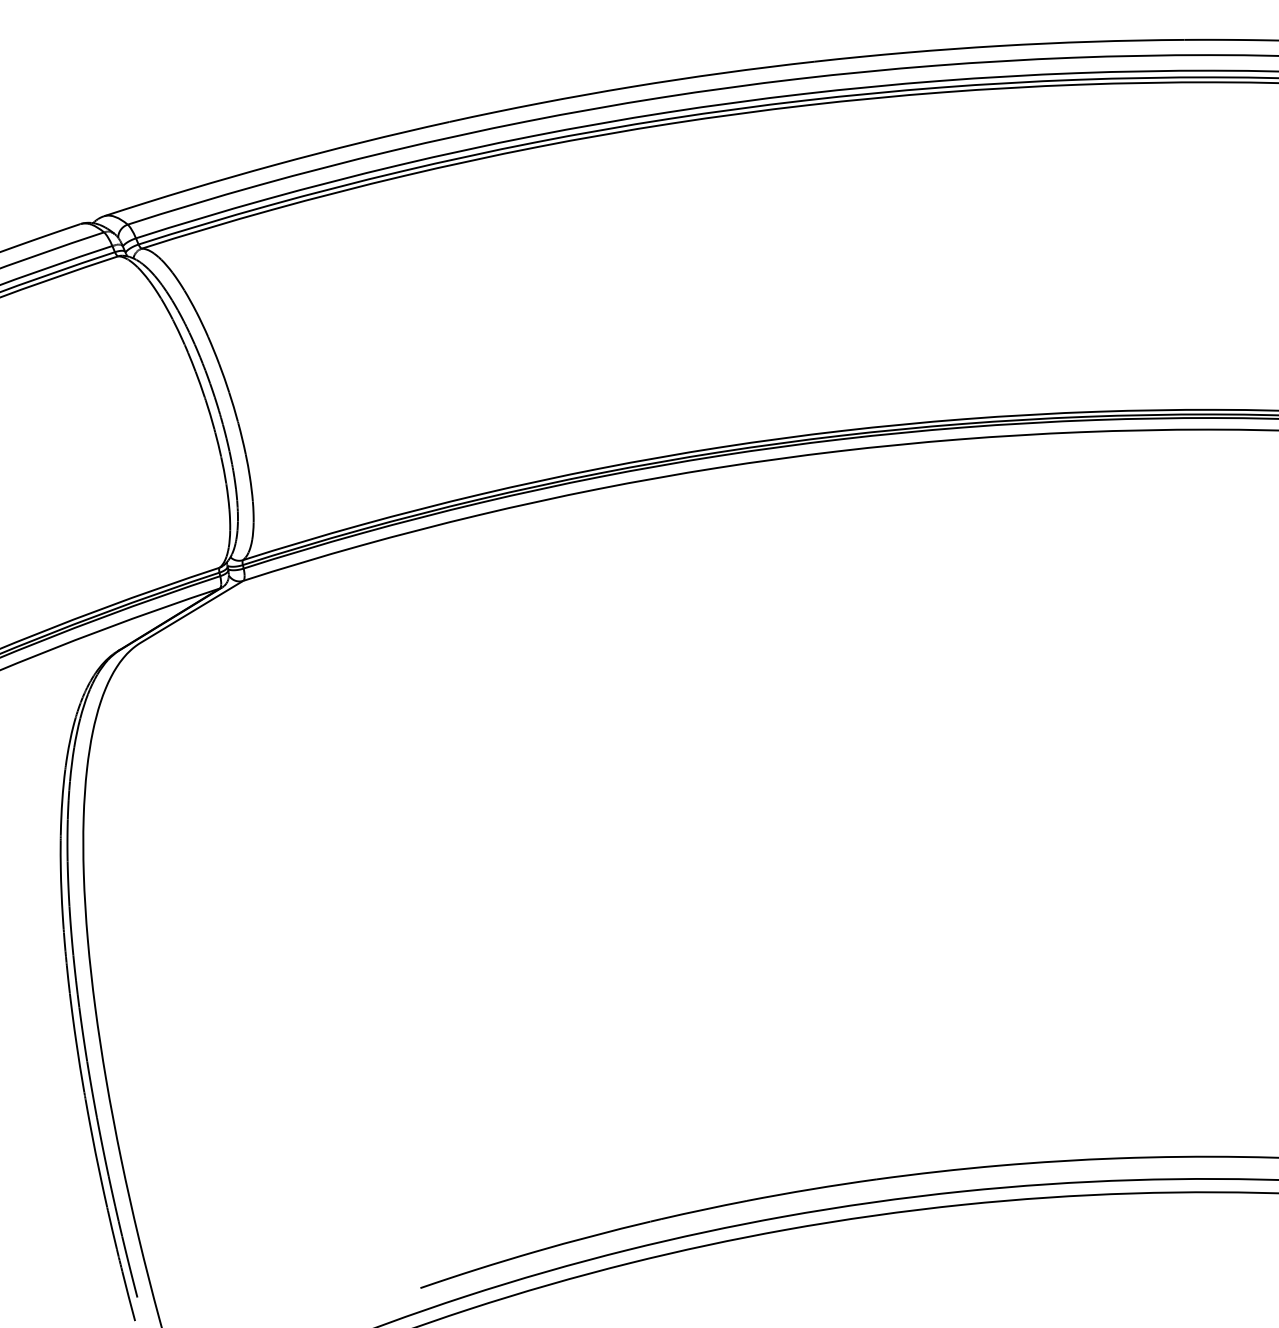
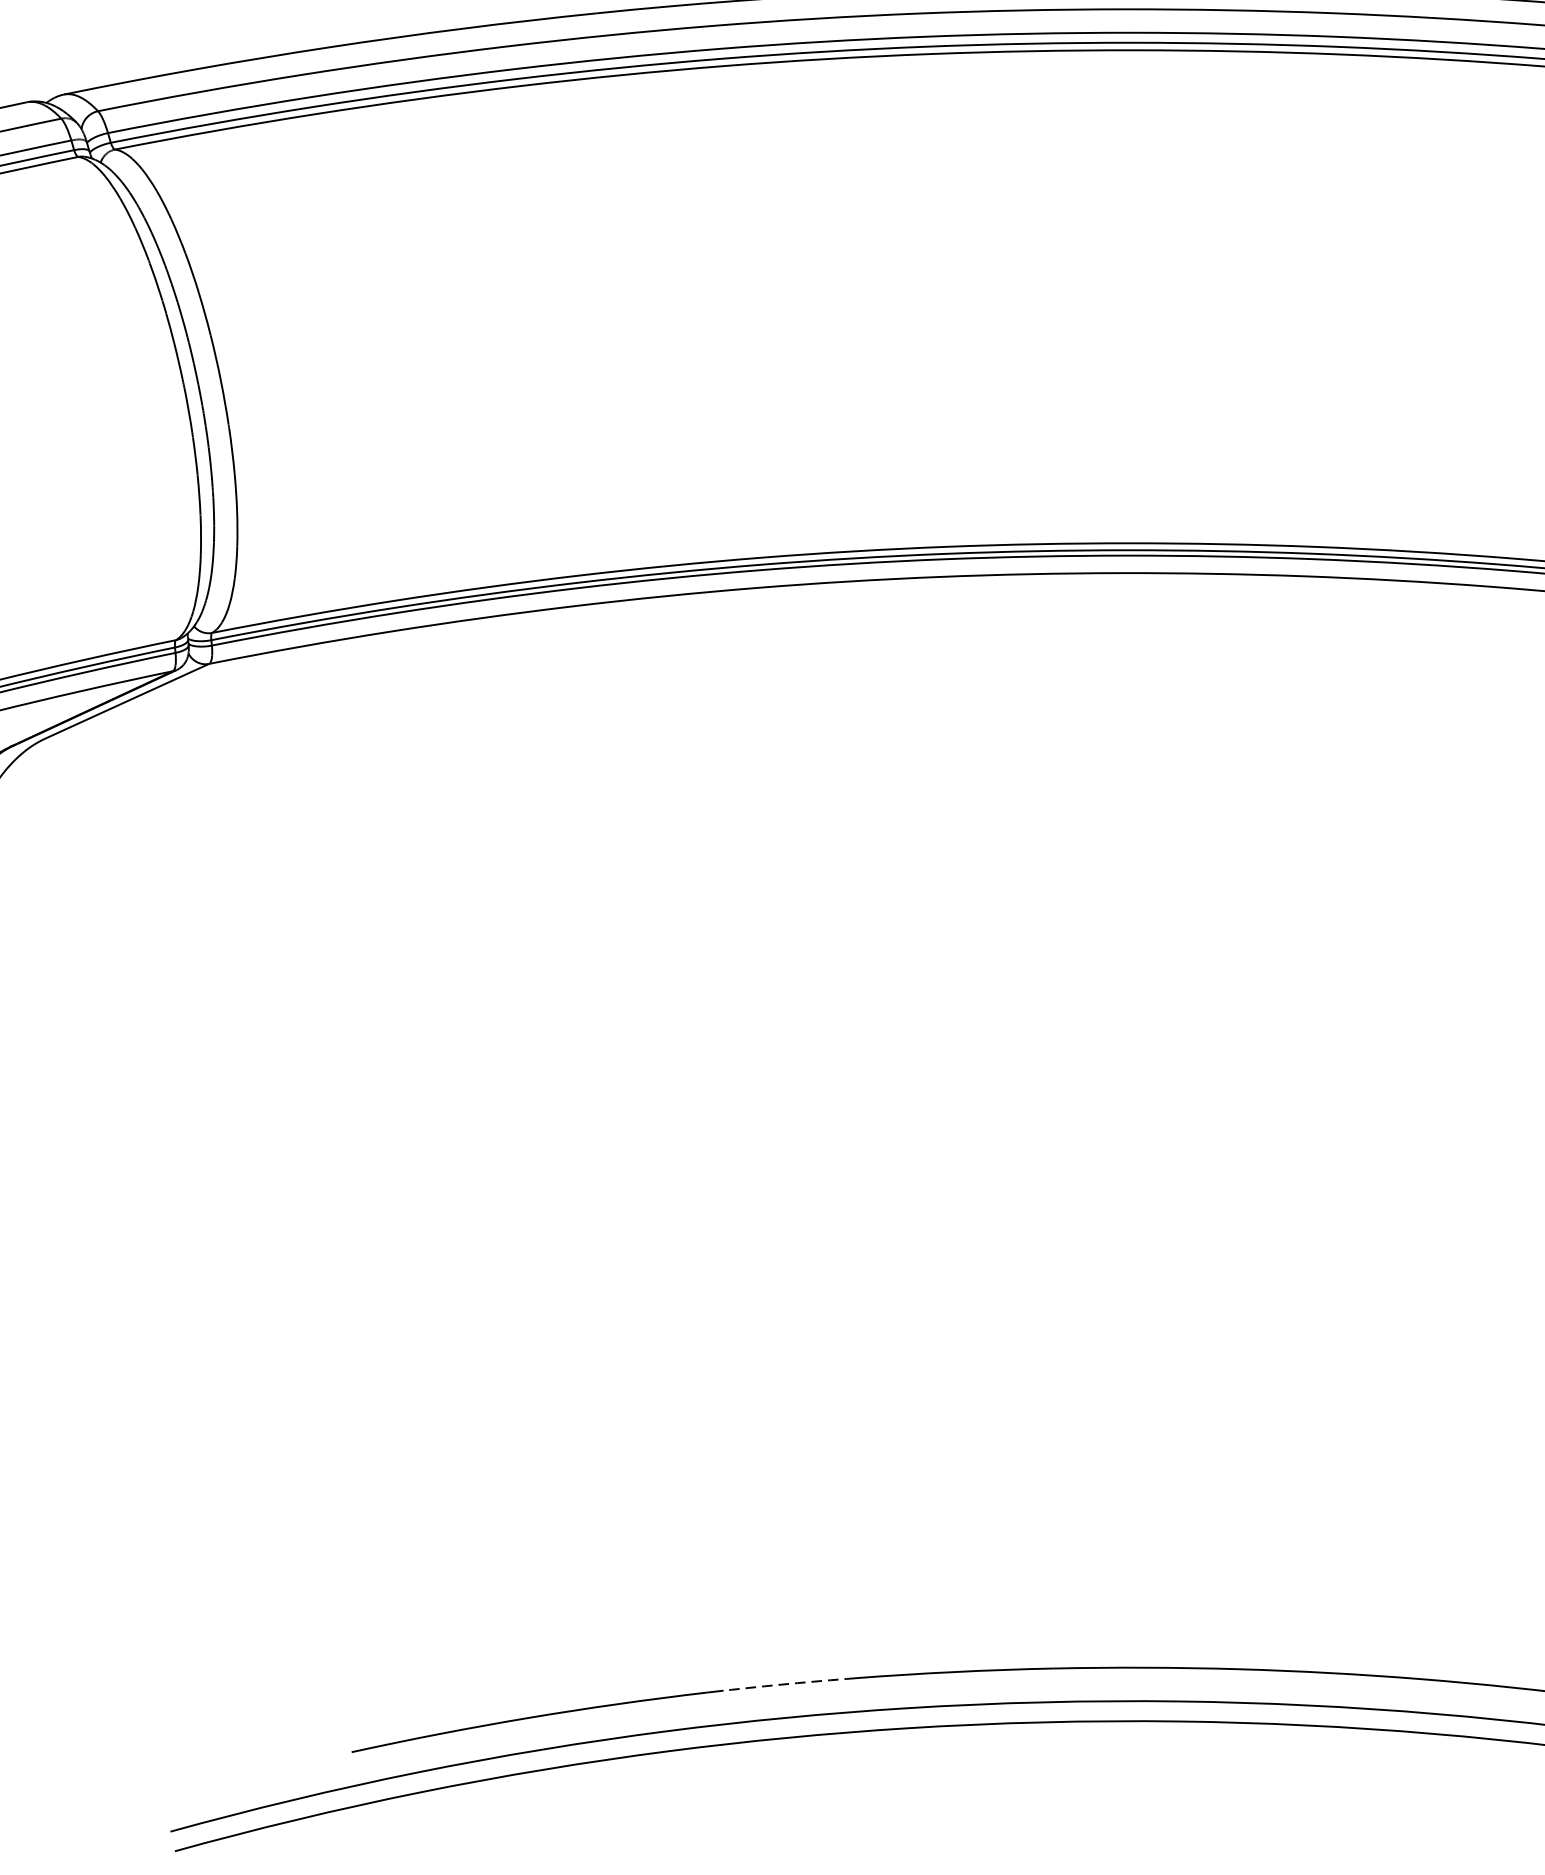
arc: (703, 1209) -> (788, 1683), solid -> dashed

